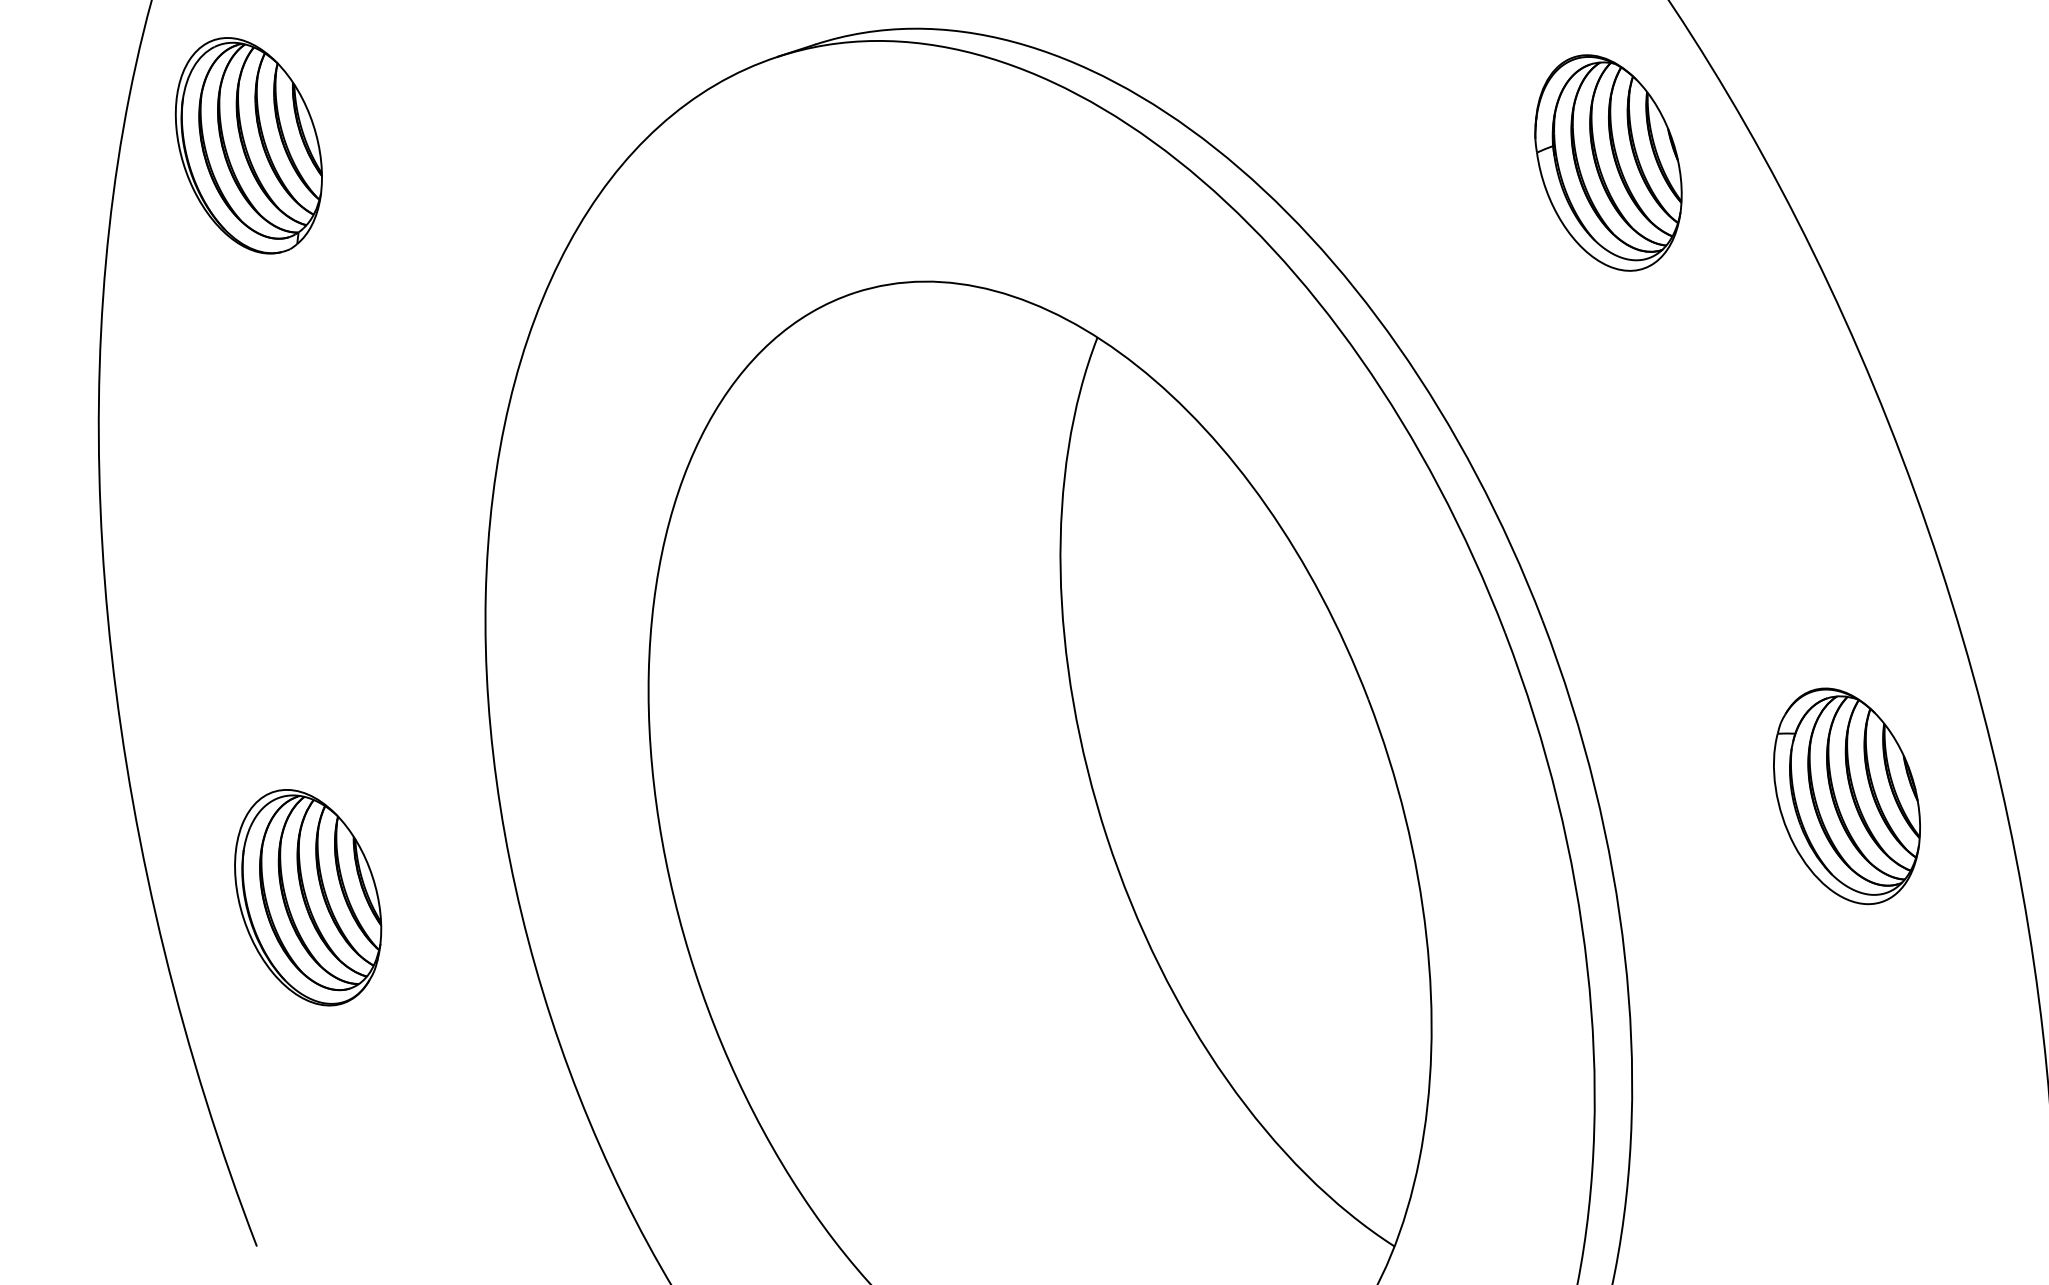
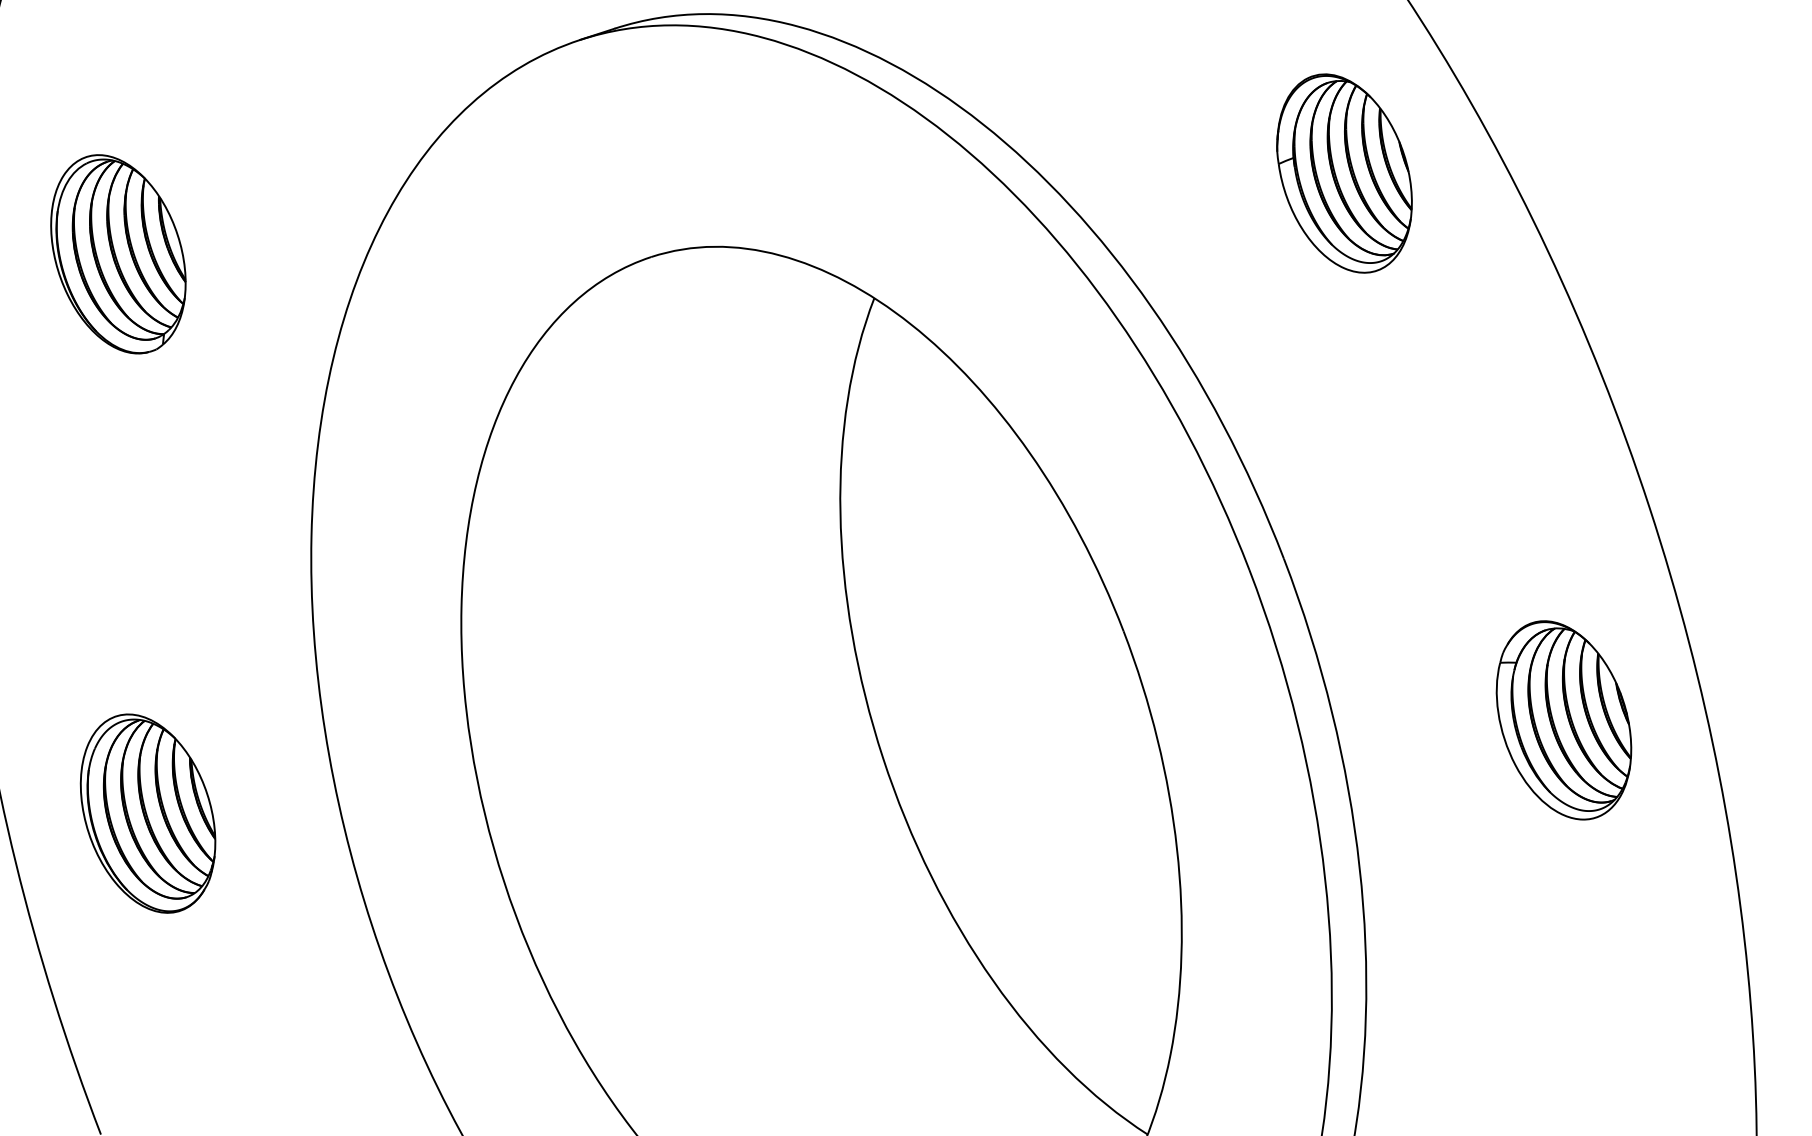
part: (248, 145) -> (118, 254), moved
part: (1608, 162) -> (1344, 173), moved

